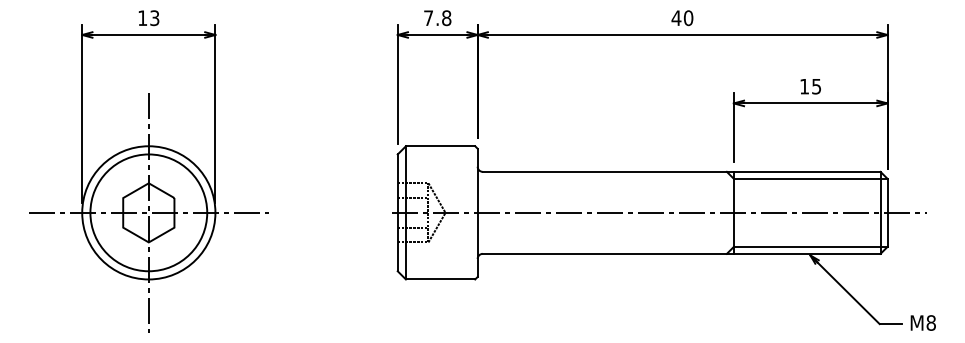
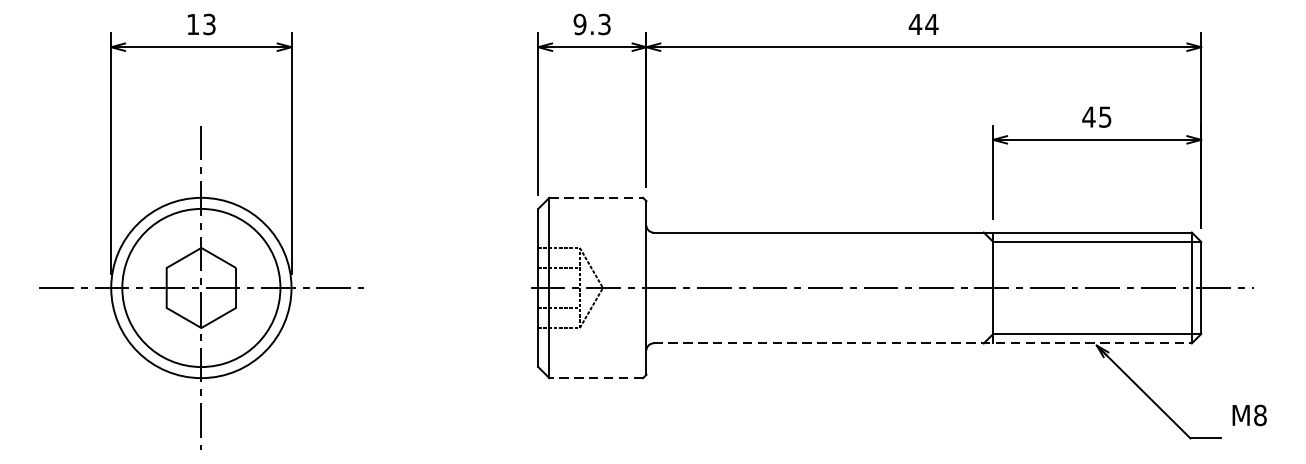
text: (437, 18) -> (592, 24), 7.8 -> 9.3
text: (688, 18) -> (931, 24), 40 -> 44
text: (804, 86) -> (1088, 116), 15 -> 45
line: (440, 146) -> (596, 198), solid -> dashed
line: (681, 253) -> (922, 342), solid -> dashed
line: (440, 279) -> (596, 378), solid -> dashed
text: (922, 322) -> (1248, 414), moved

